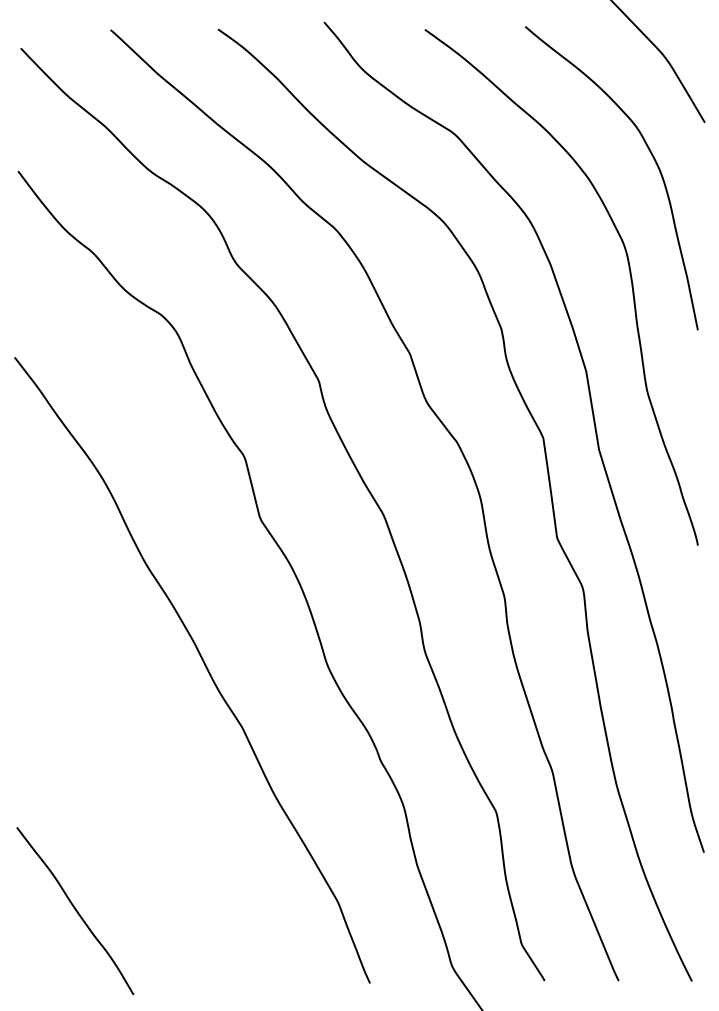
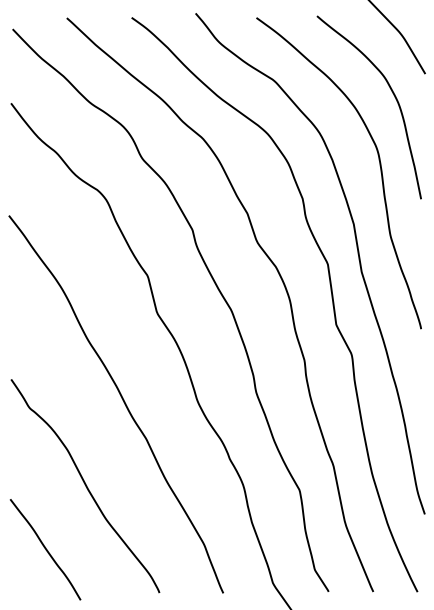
curve: (141, 806) -> (85, 486), added

